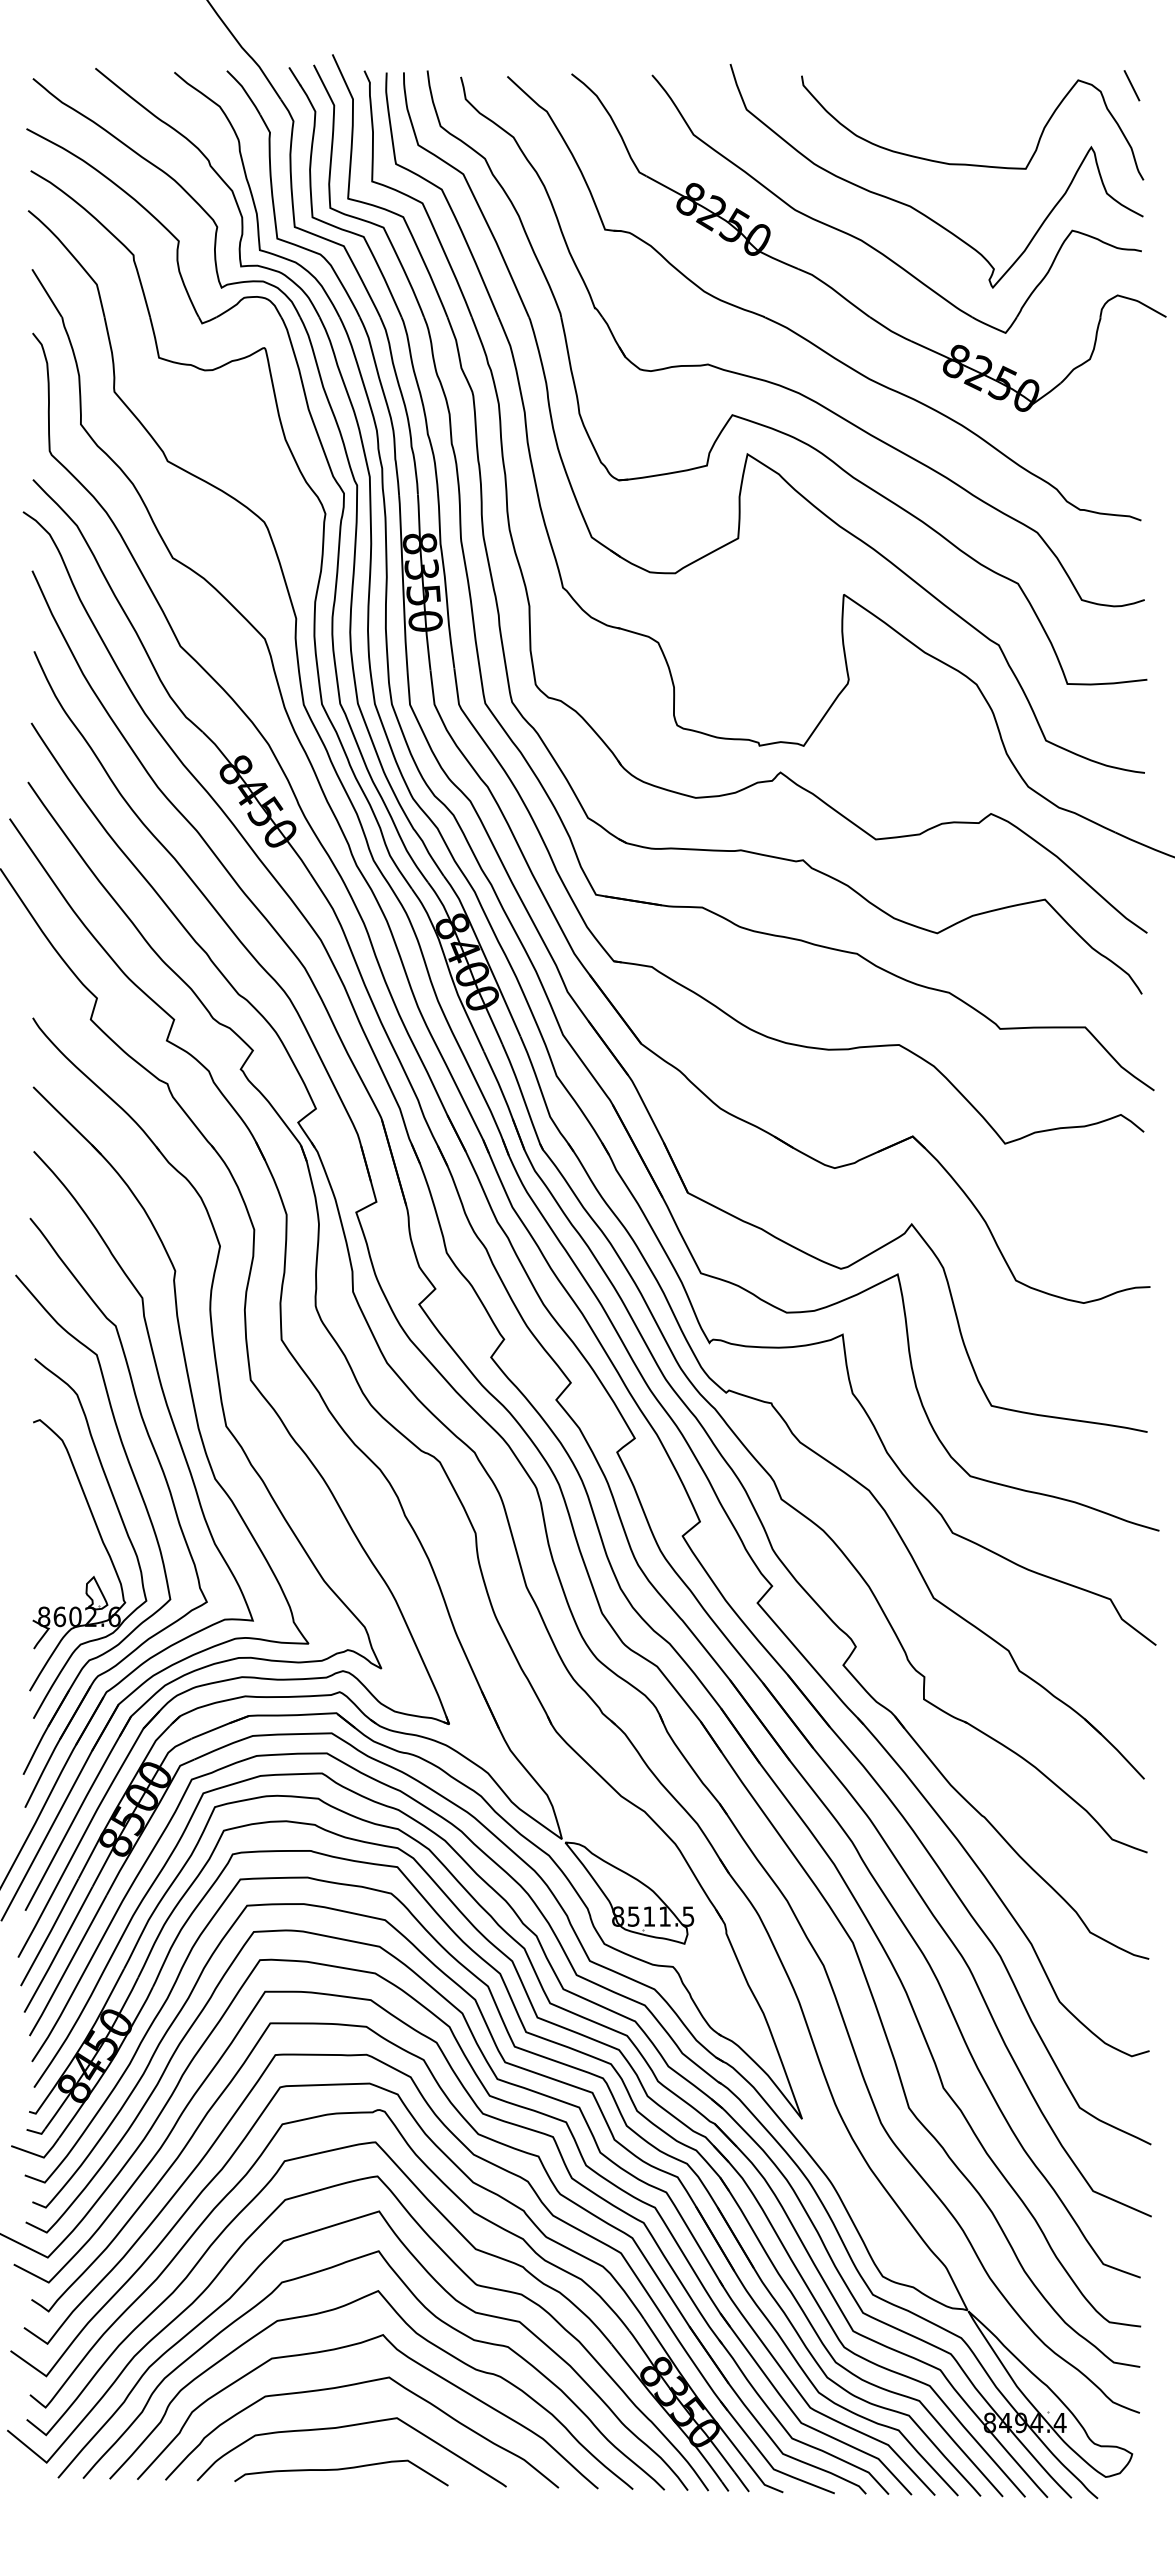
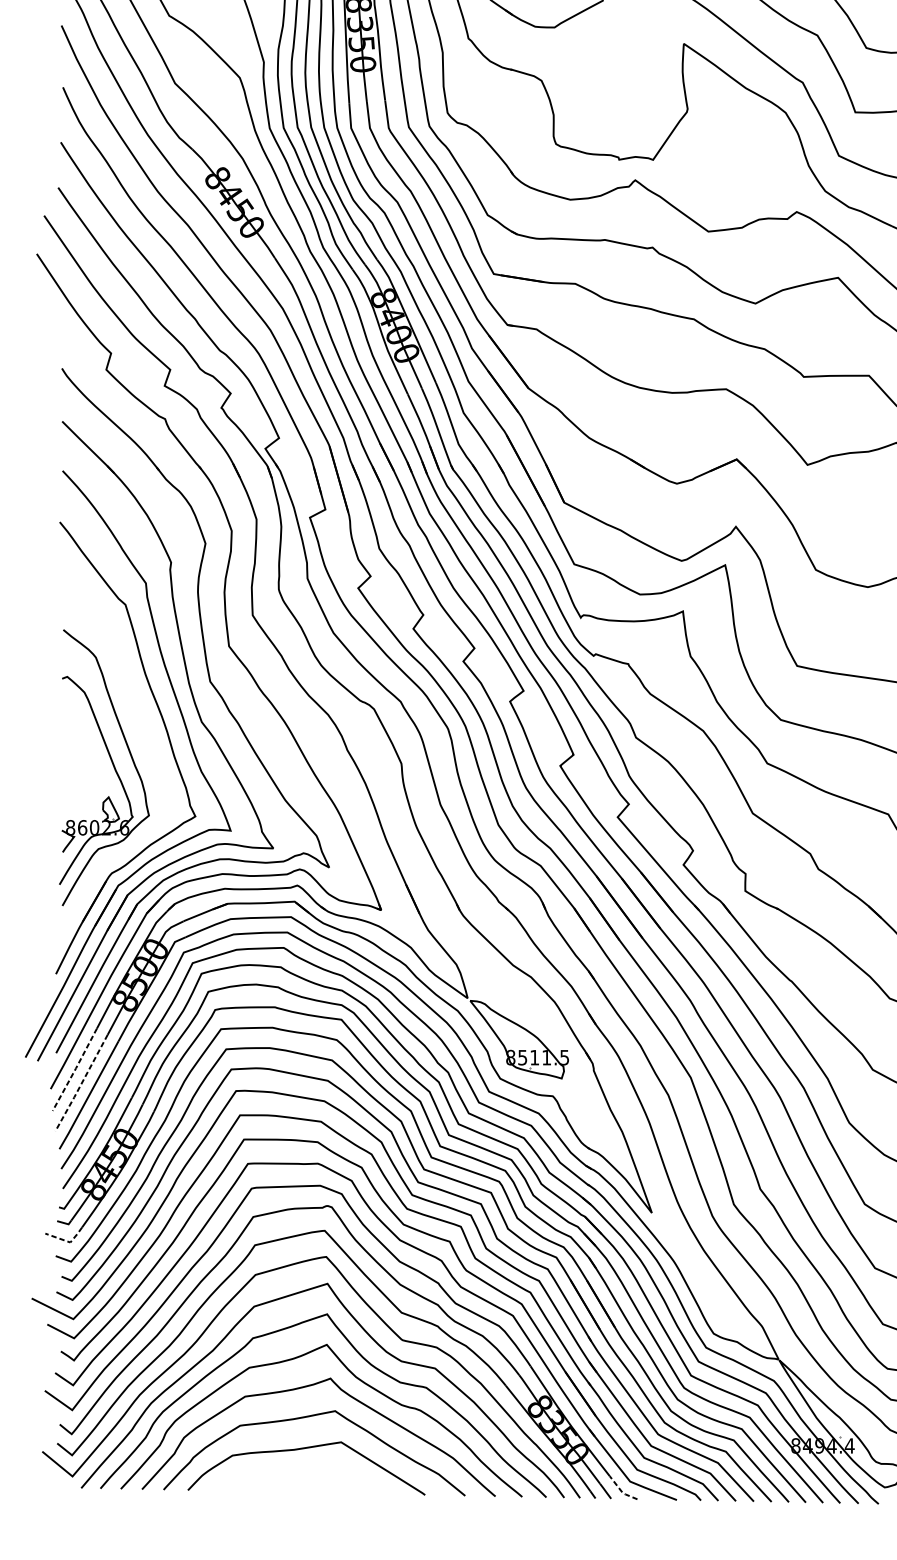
part: (144, 1506) -> (147, 743), removed
line: (50, 1932) -> (75, 1069), solid -> dashed
line: (58, 1950) -> (81, 1083), solid -> dashed
line: (40, 2156) -> (67, 1241), solid -> dashed
curve: (340, 2470) -> (297, 1482), removed
line: (762, 2482) -> (621, 1491), solid -> dashed

